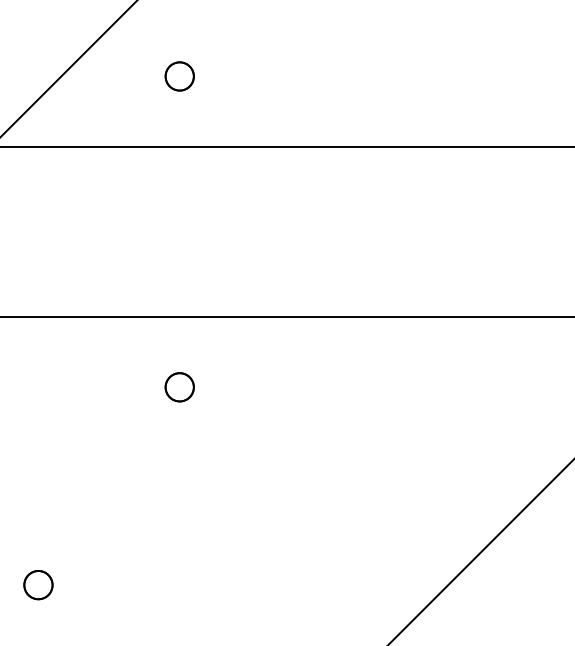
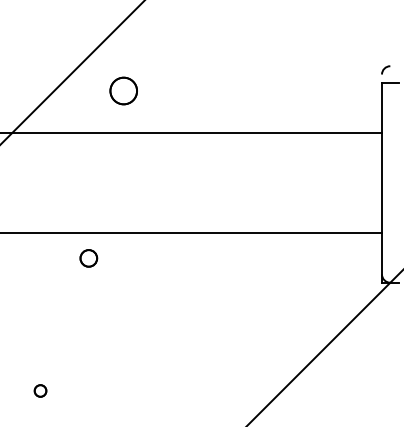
part: (179, 76) -> (123, 91), size x1.6
part: (179, 387) -> (88, 258), moved
part: (38, 584) -> (40, 390), size x0.7

